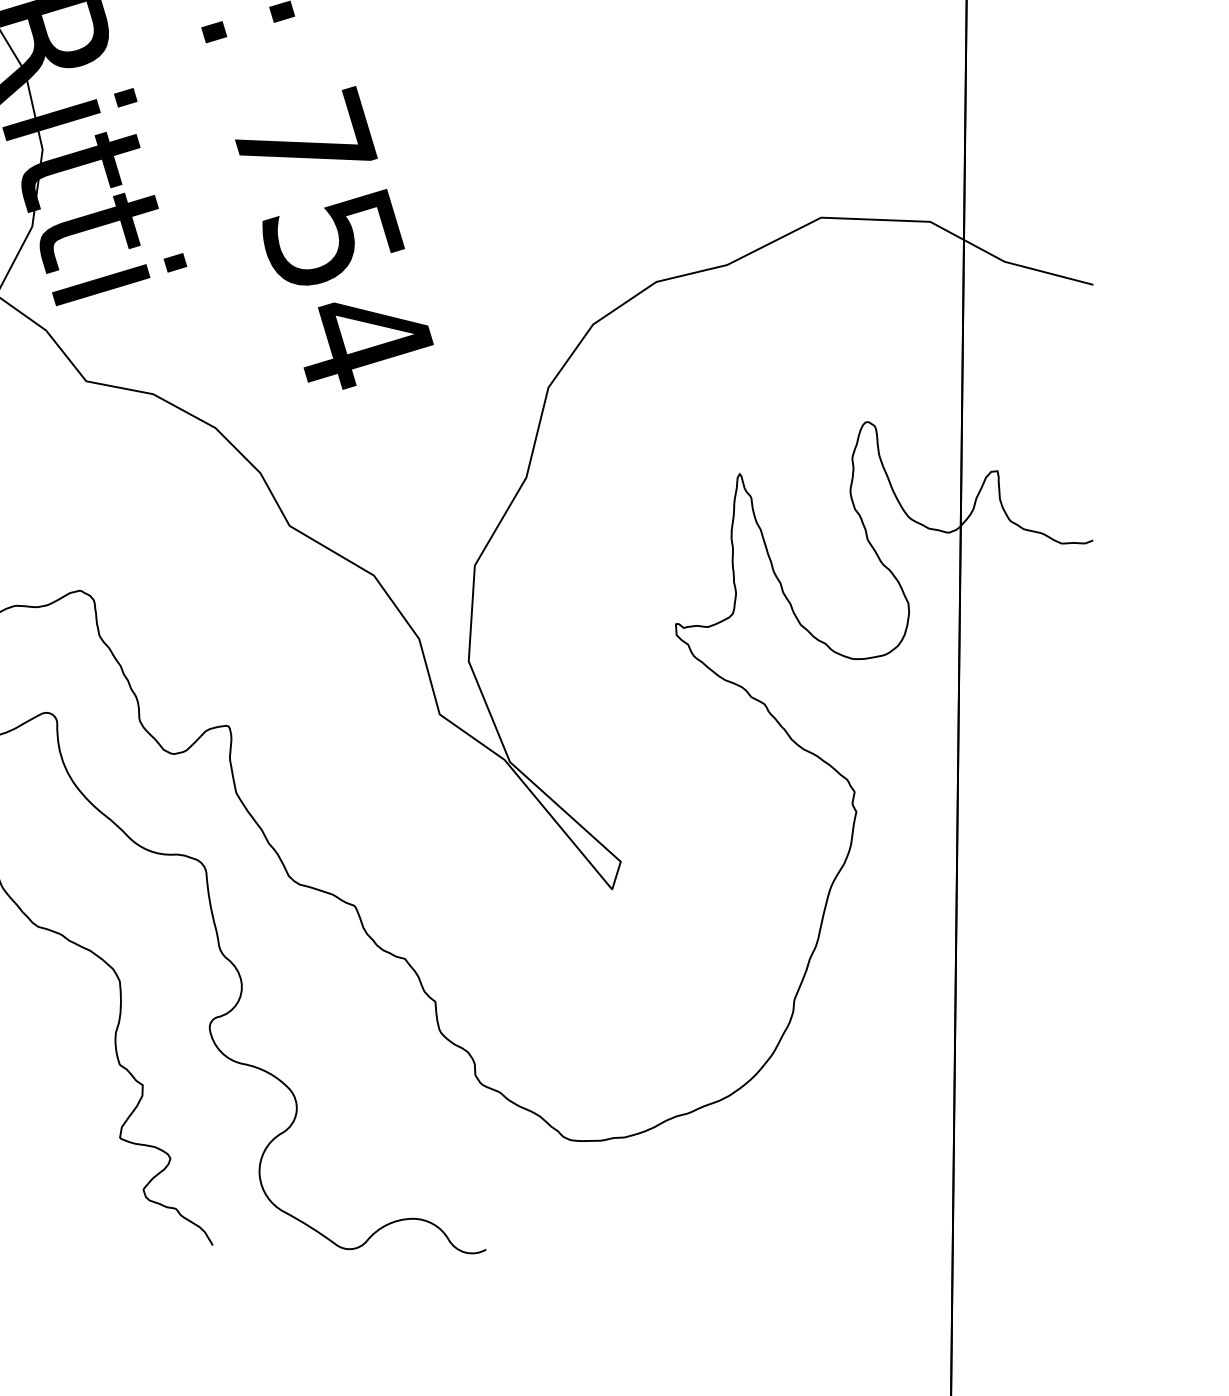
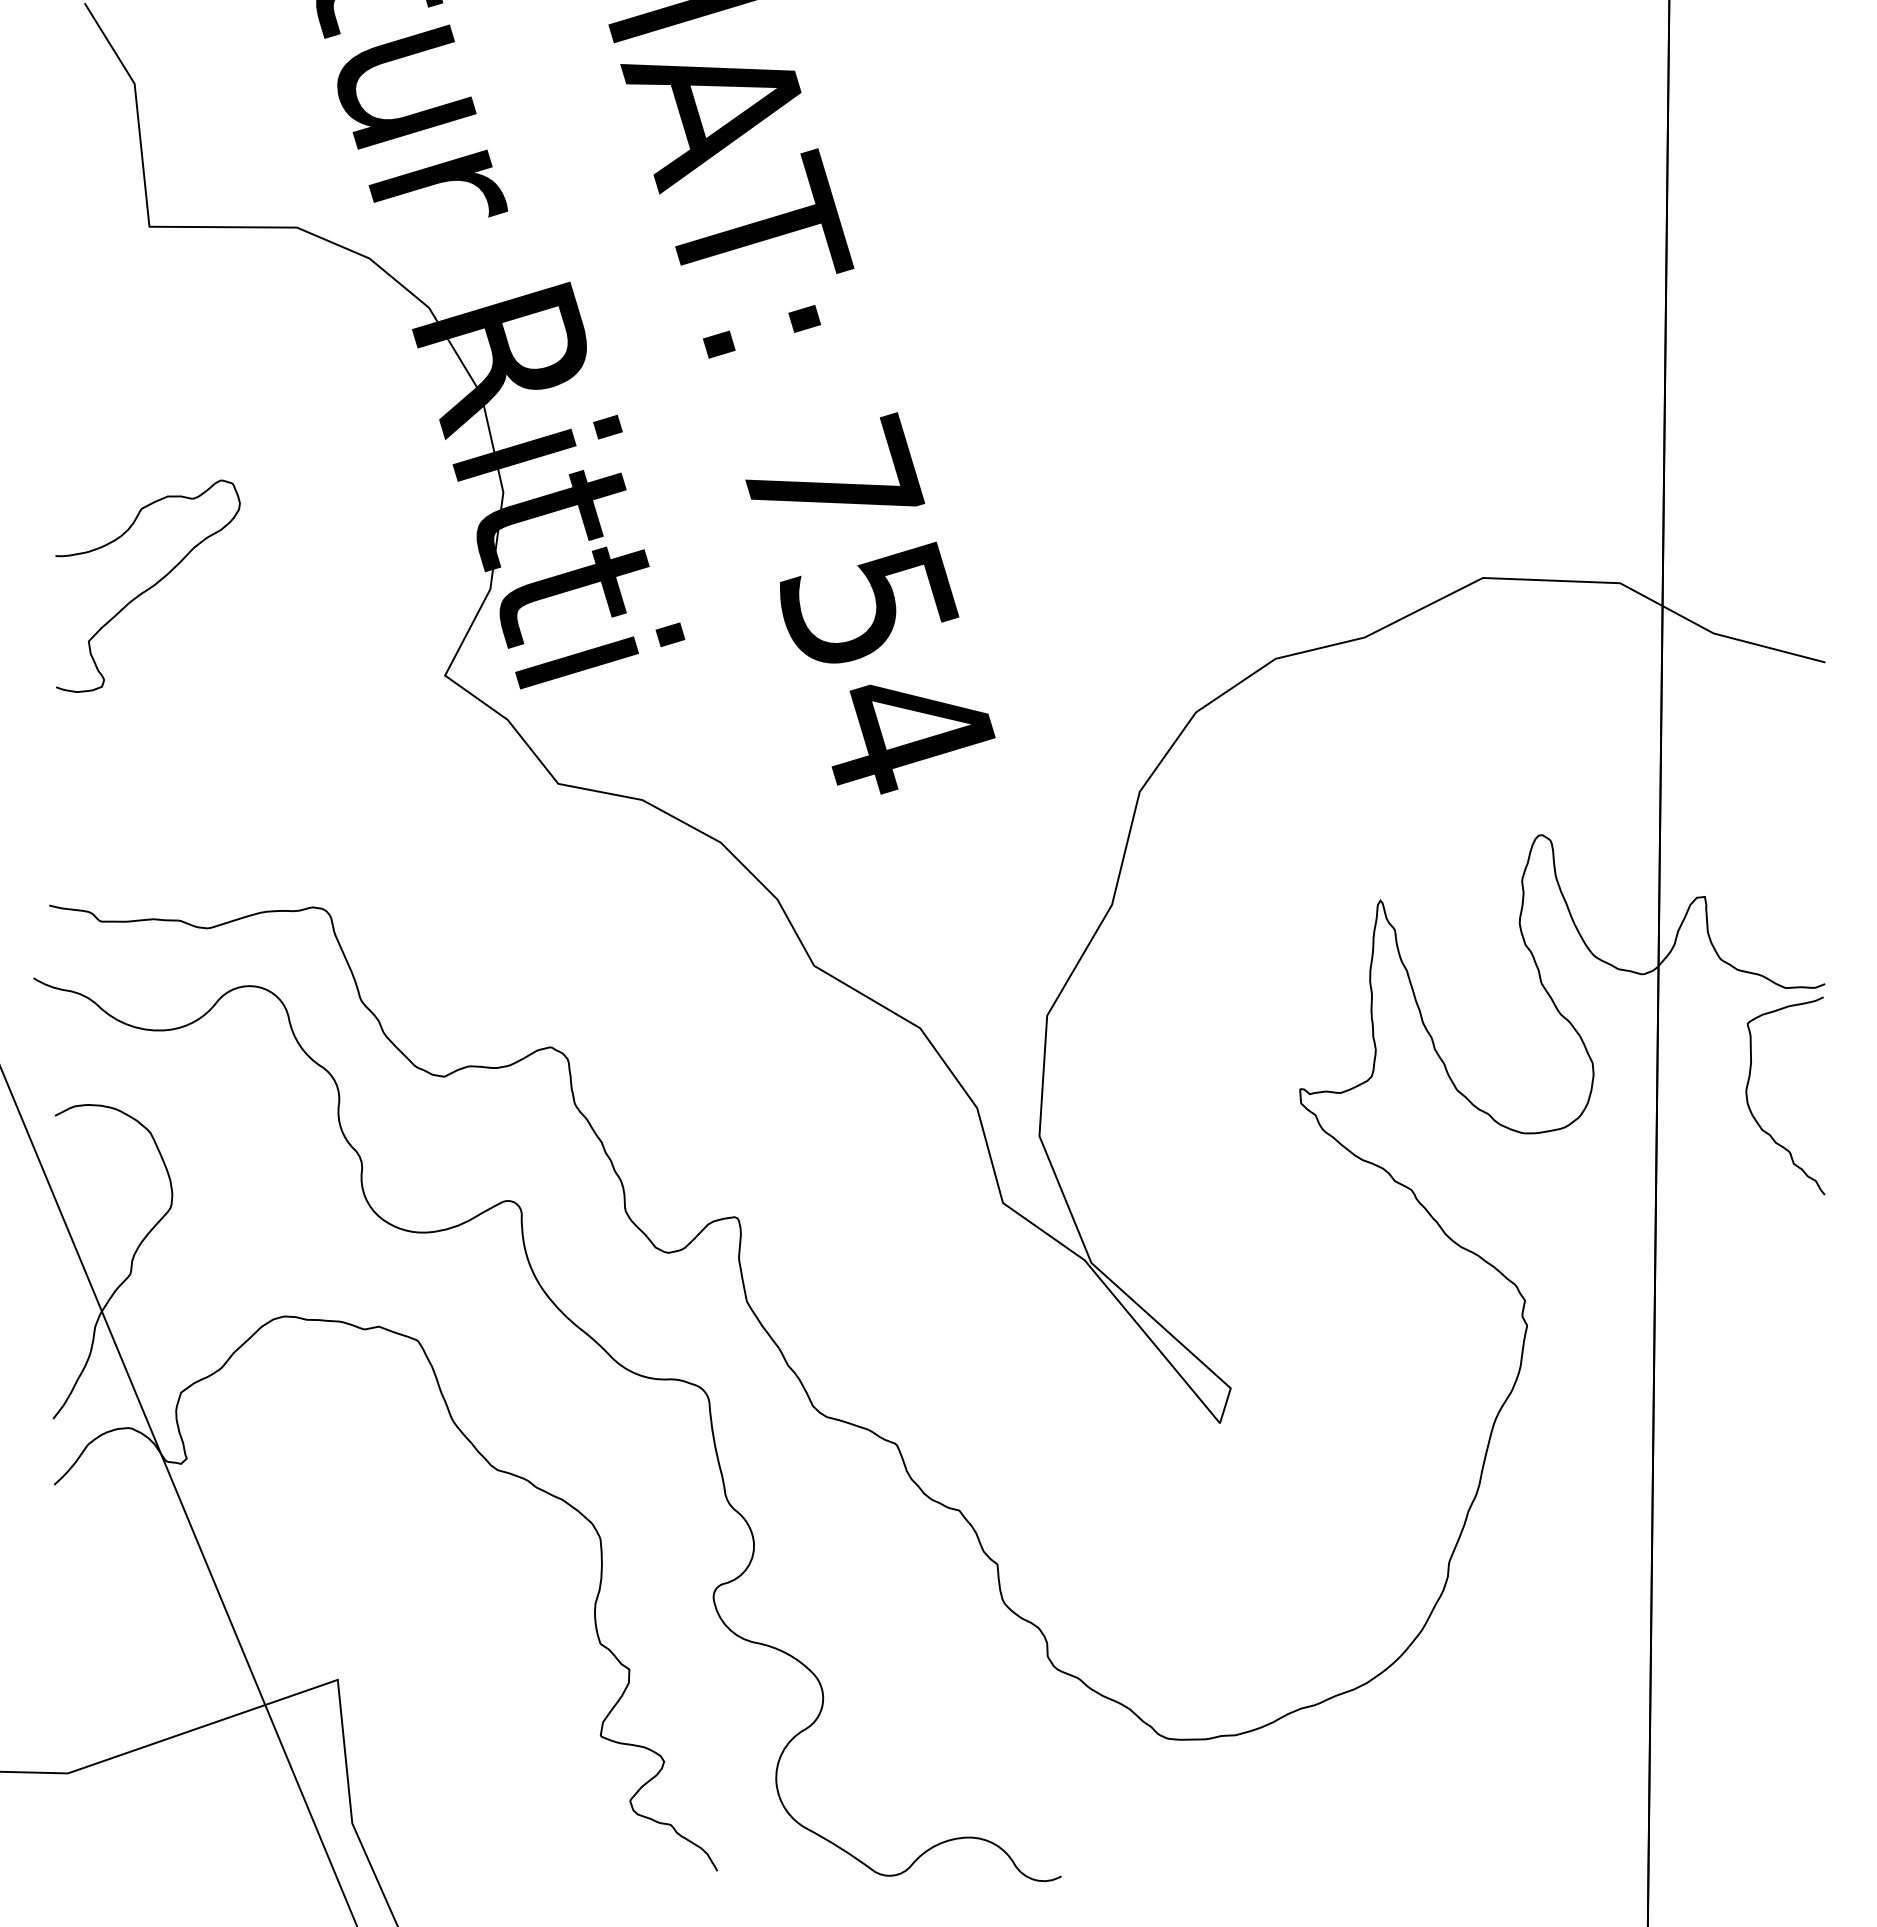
curve: (1033, 638) -> (1750, 1107), added

